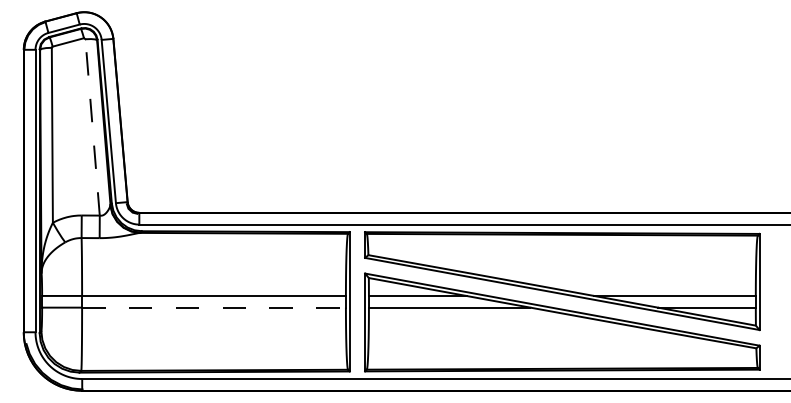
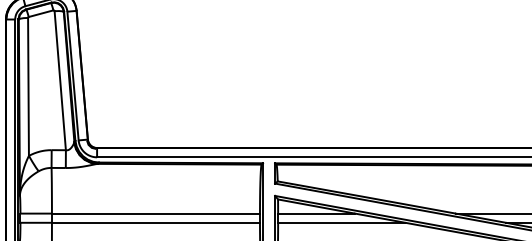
line: (92, 126) -> (60, 79), dashed -> solid
line: (214, 307) -> (156, 222), dashed -> solid

